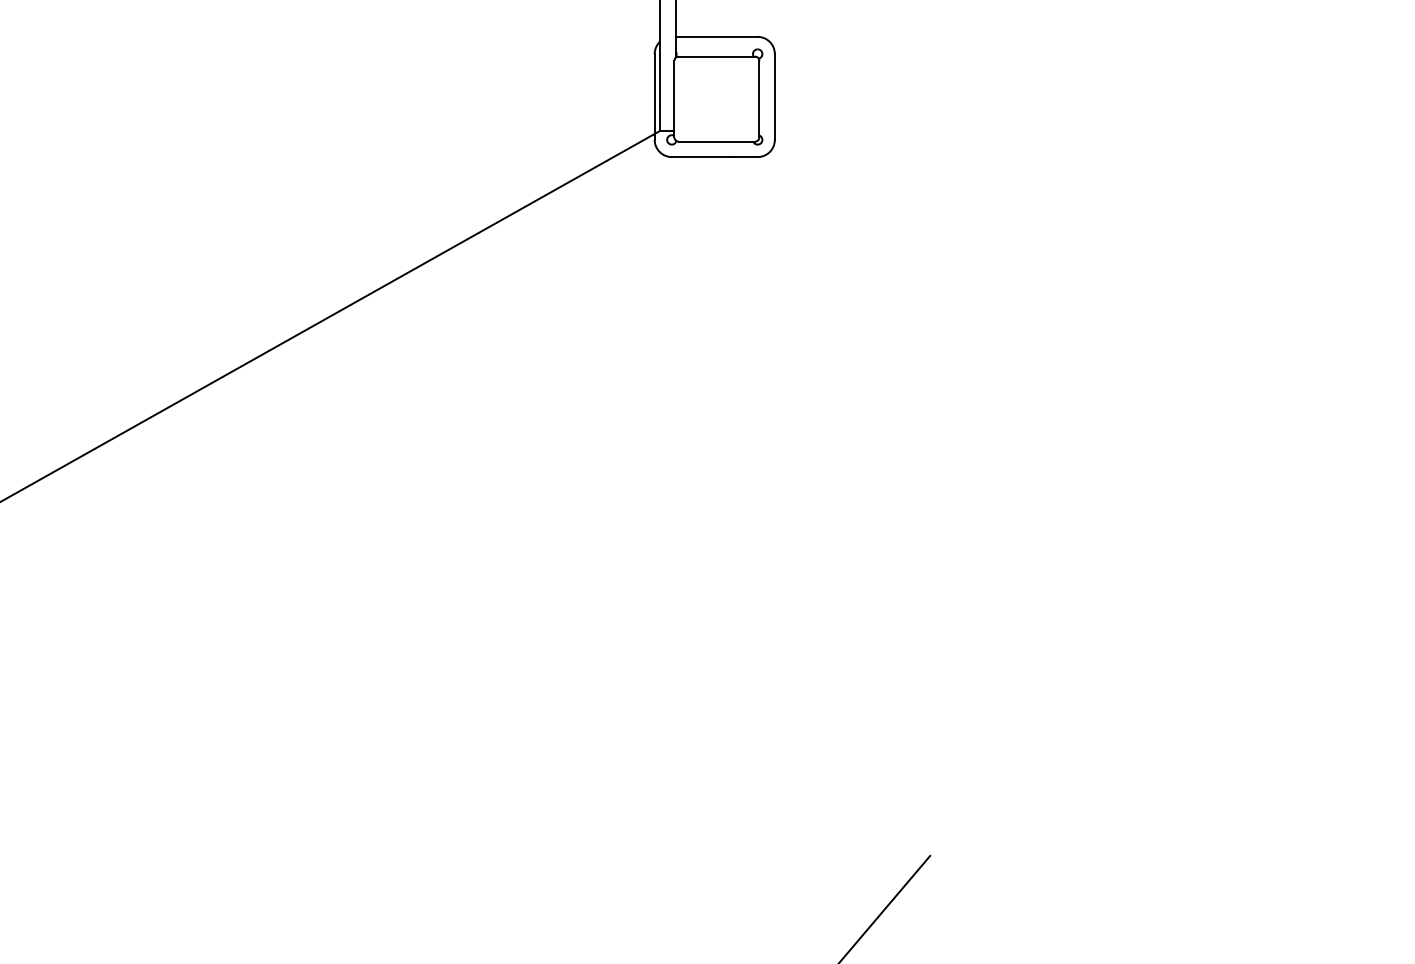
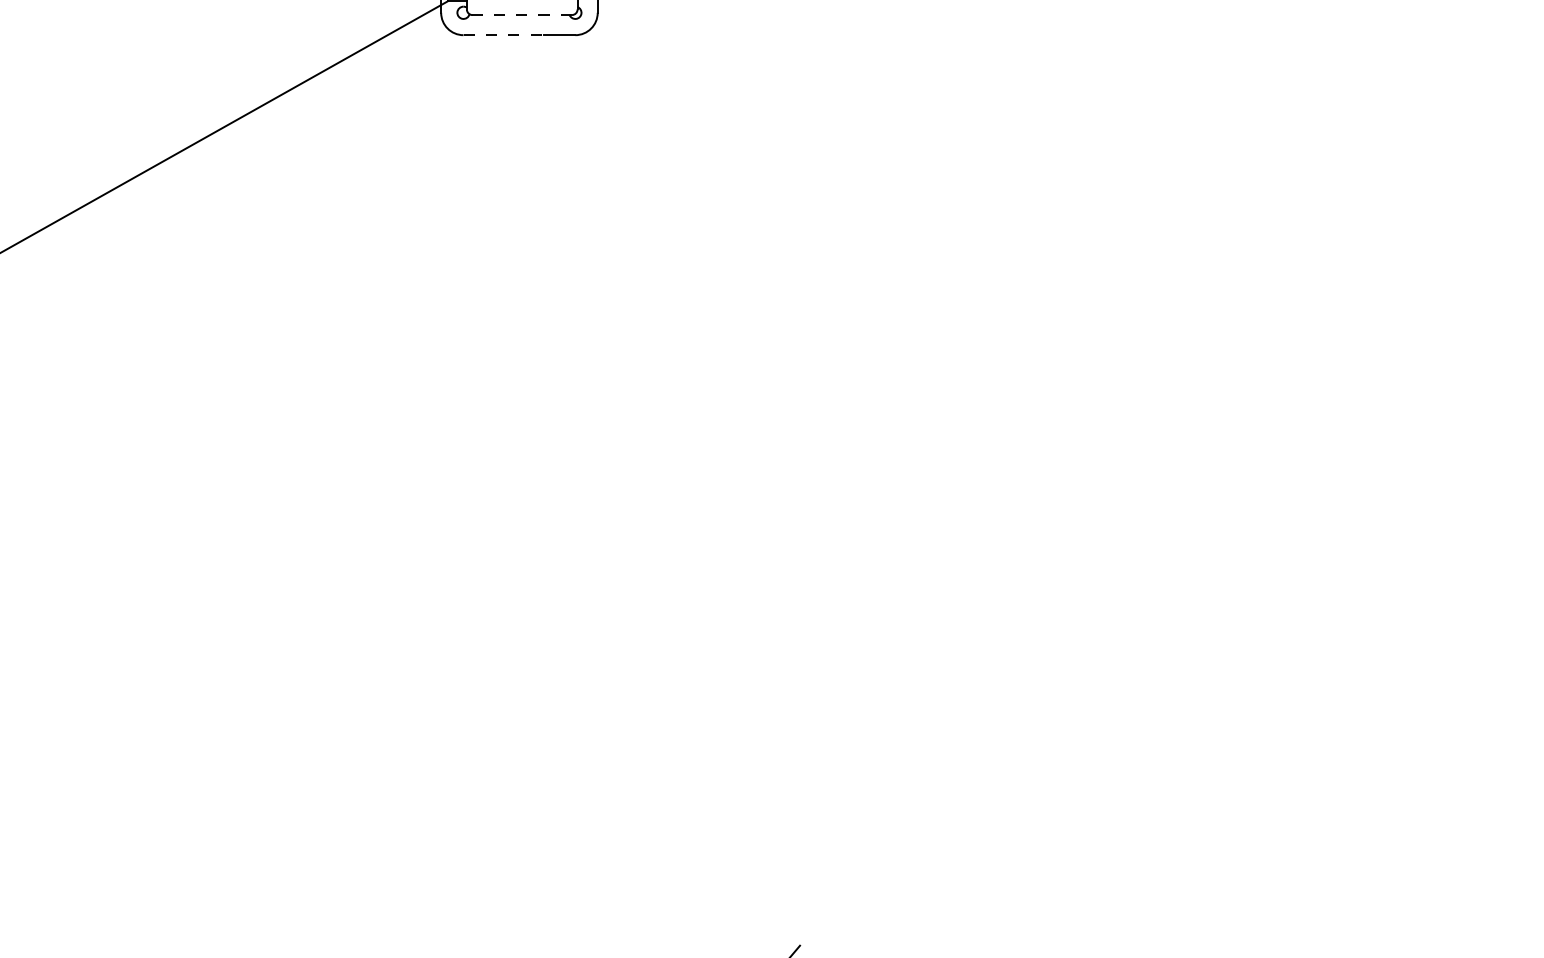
line: (716, 141) -> (521, 14), solid -> dashed
line: (702, 157) -> (503, 35), solid -> dashed

